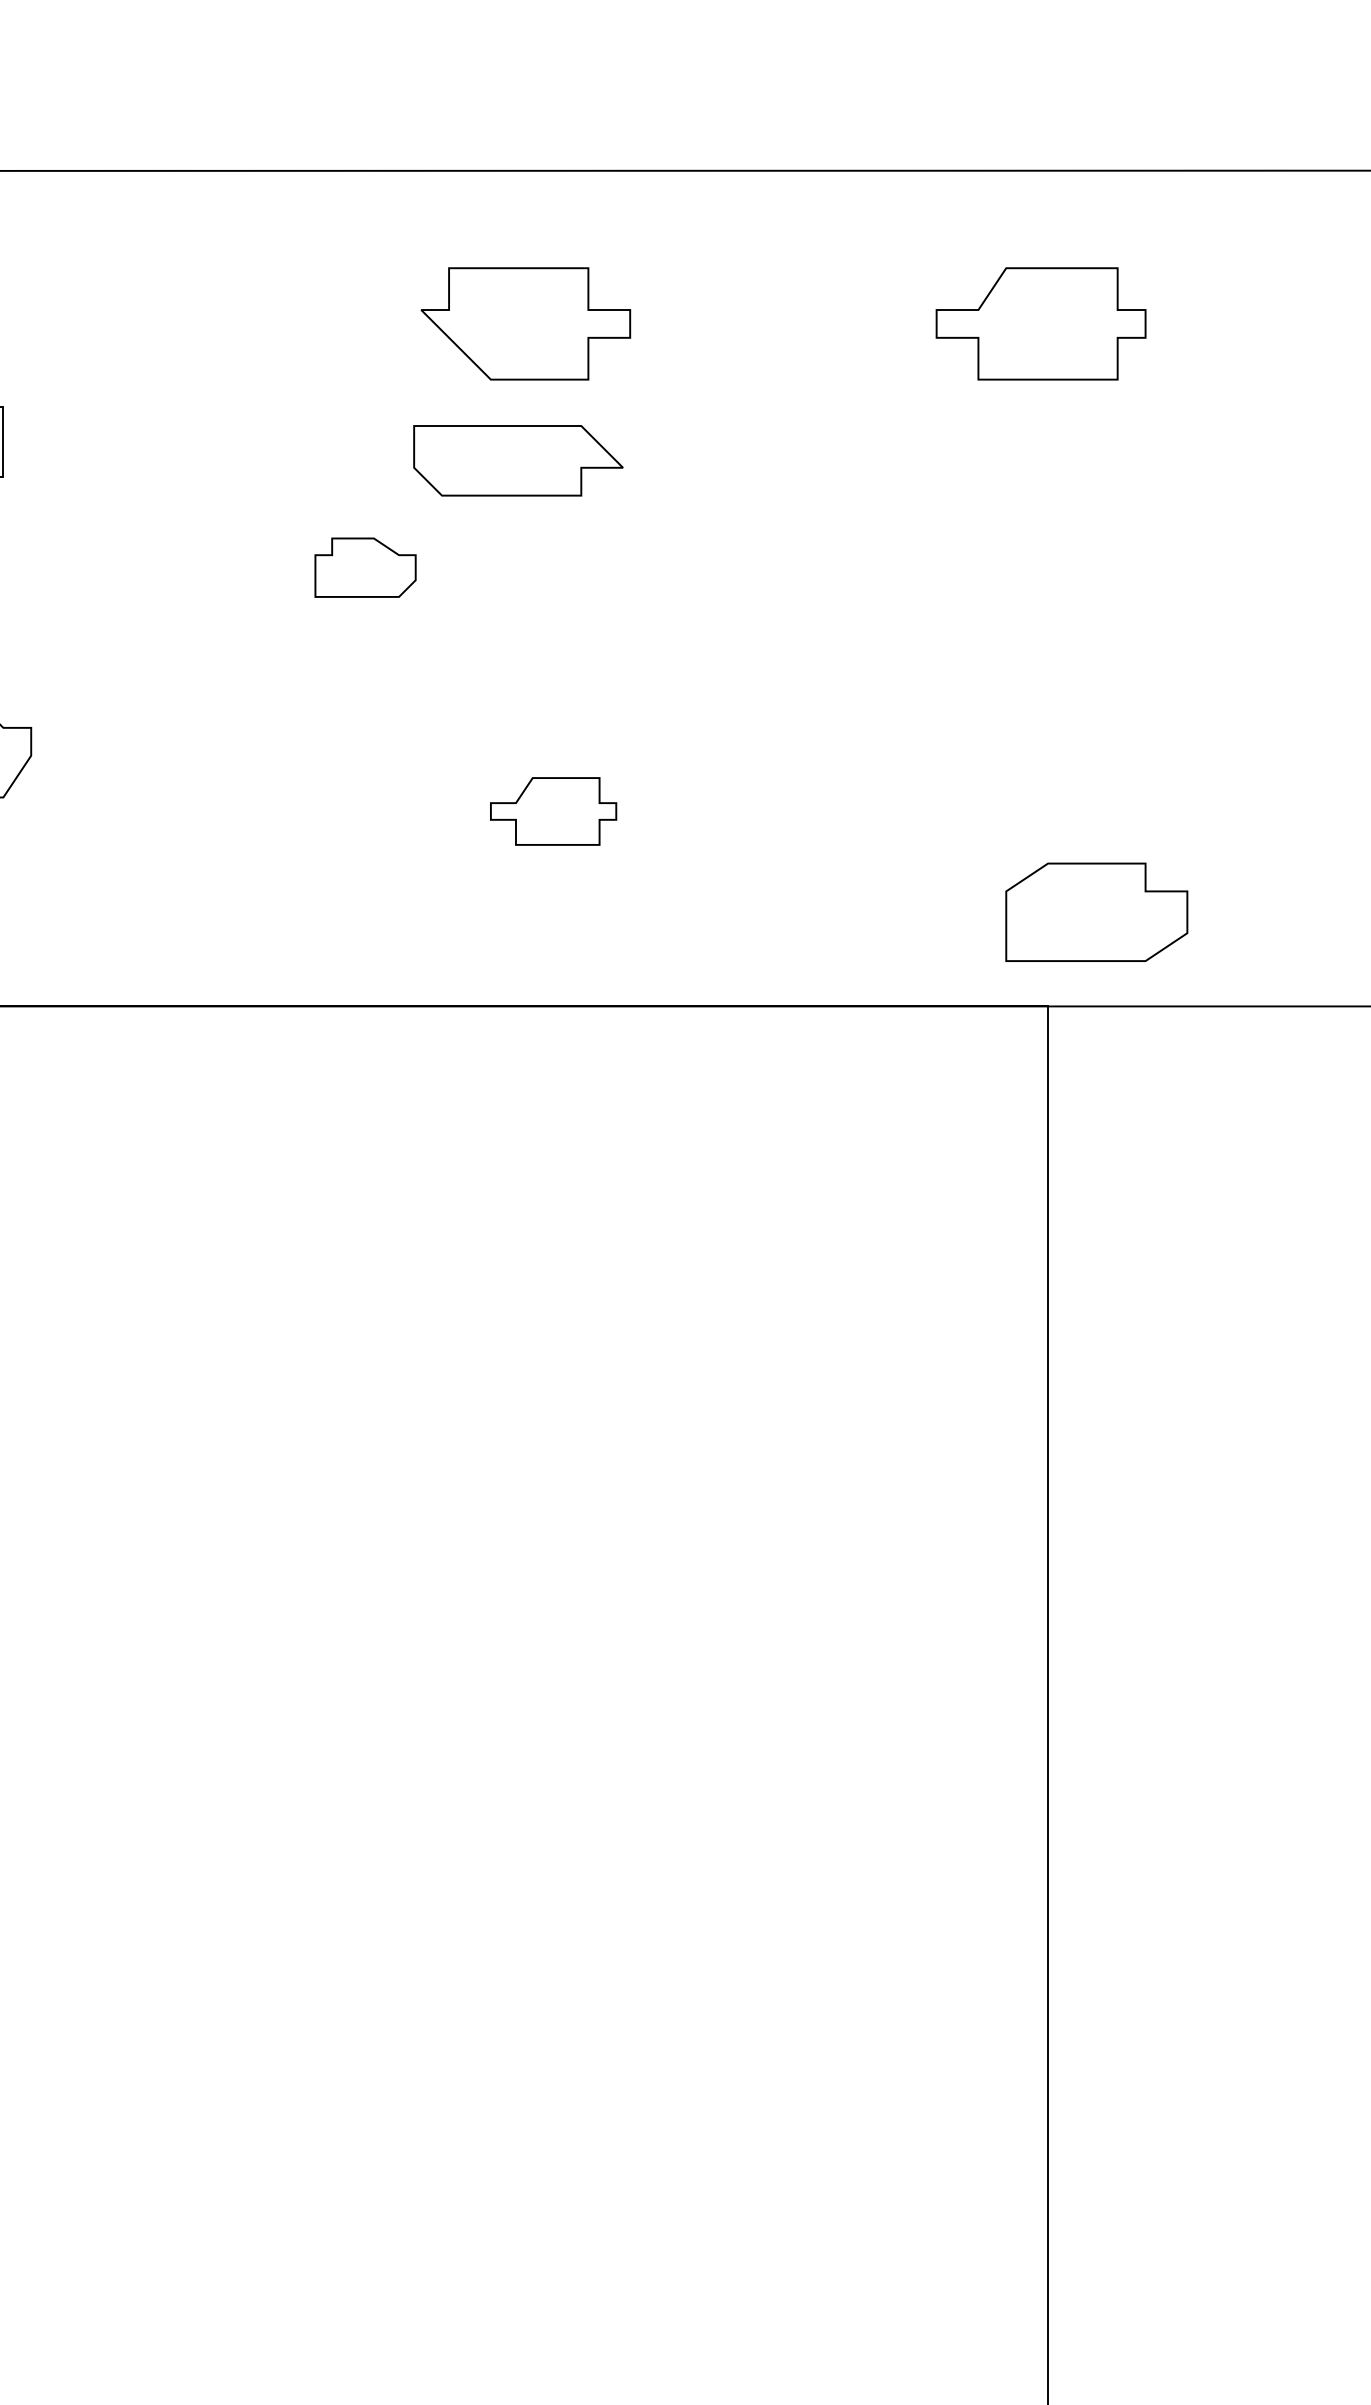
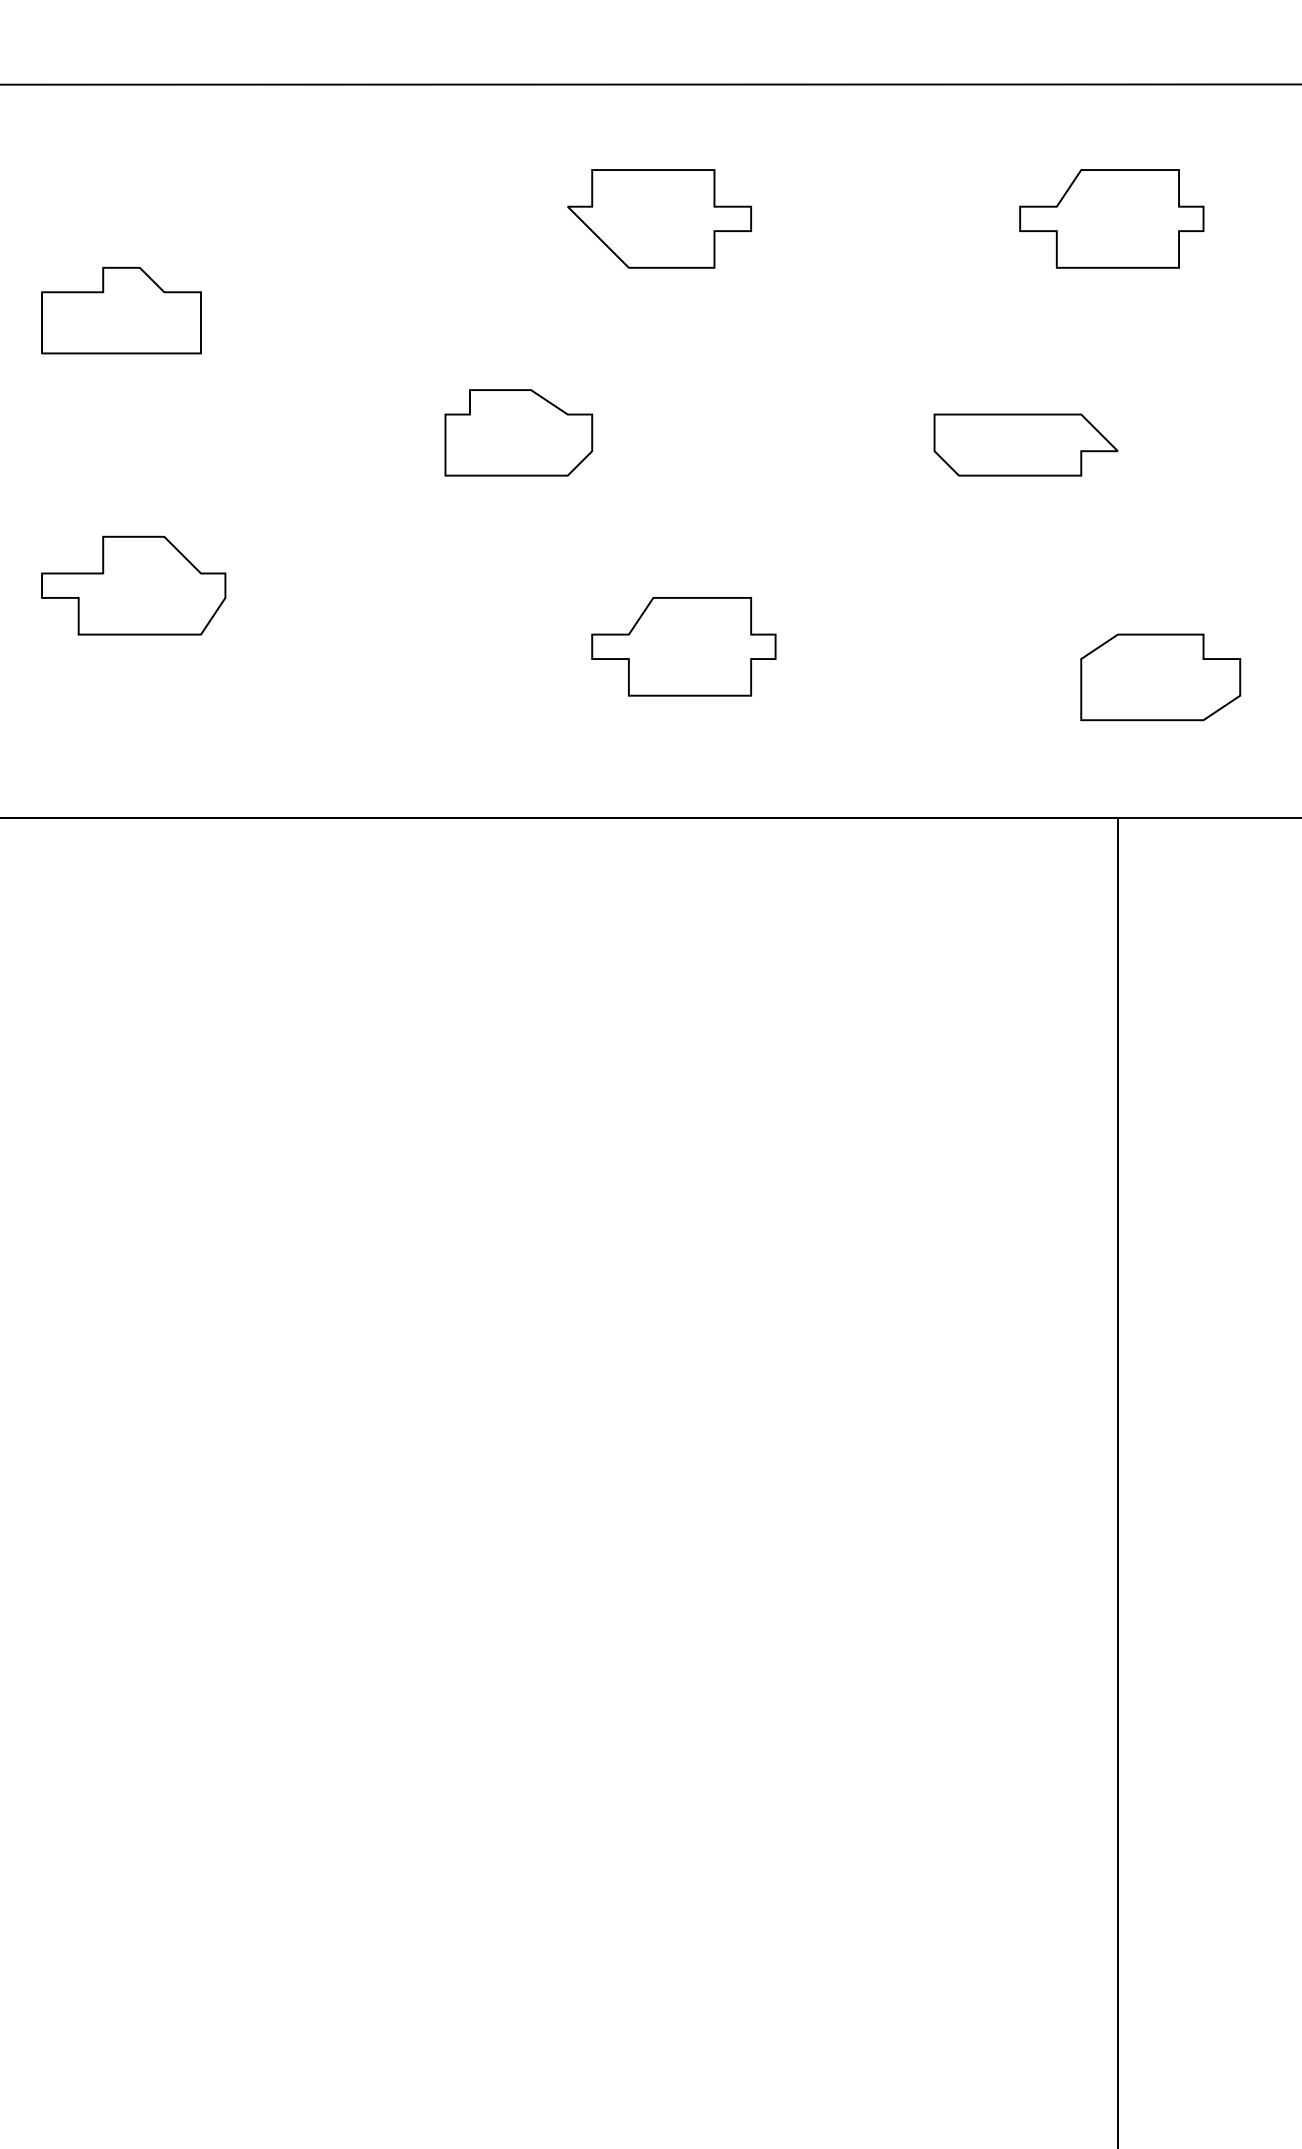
part: (517, 460) -> (1025, 444), moved
part: (365, 567) -> (518, 432), size x1.67
part: (553, 811) -> (683, 646), size x1.67
part: (1096, 912) -> (1160, 677), moved

